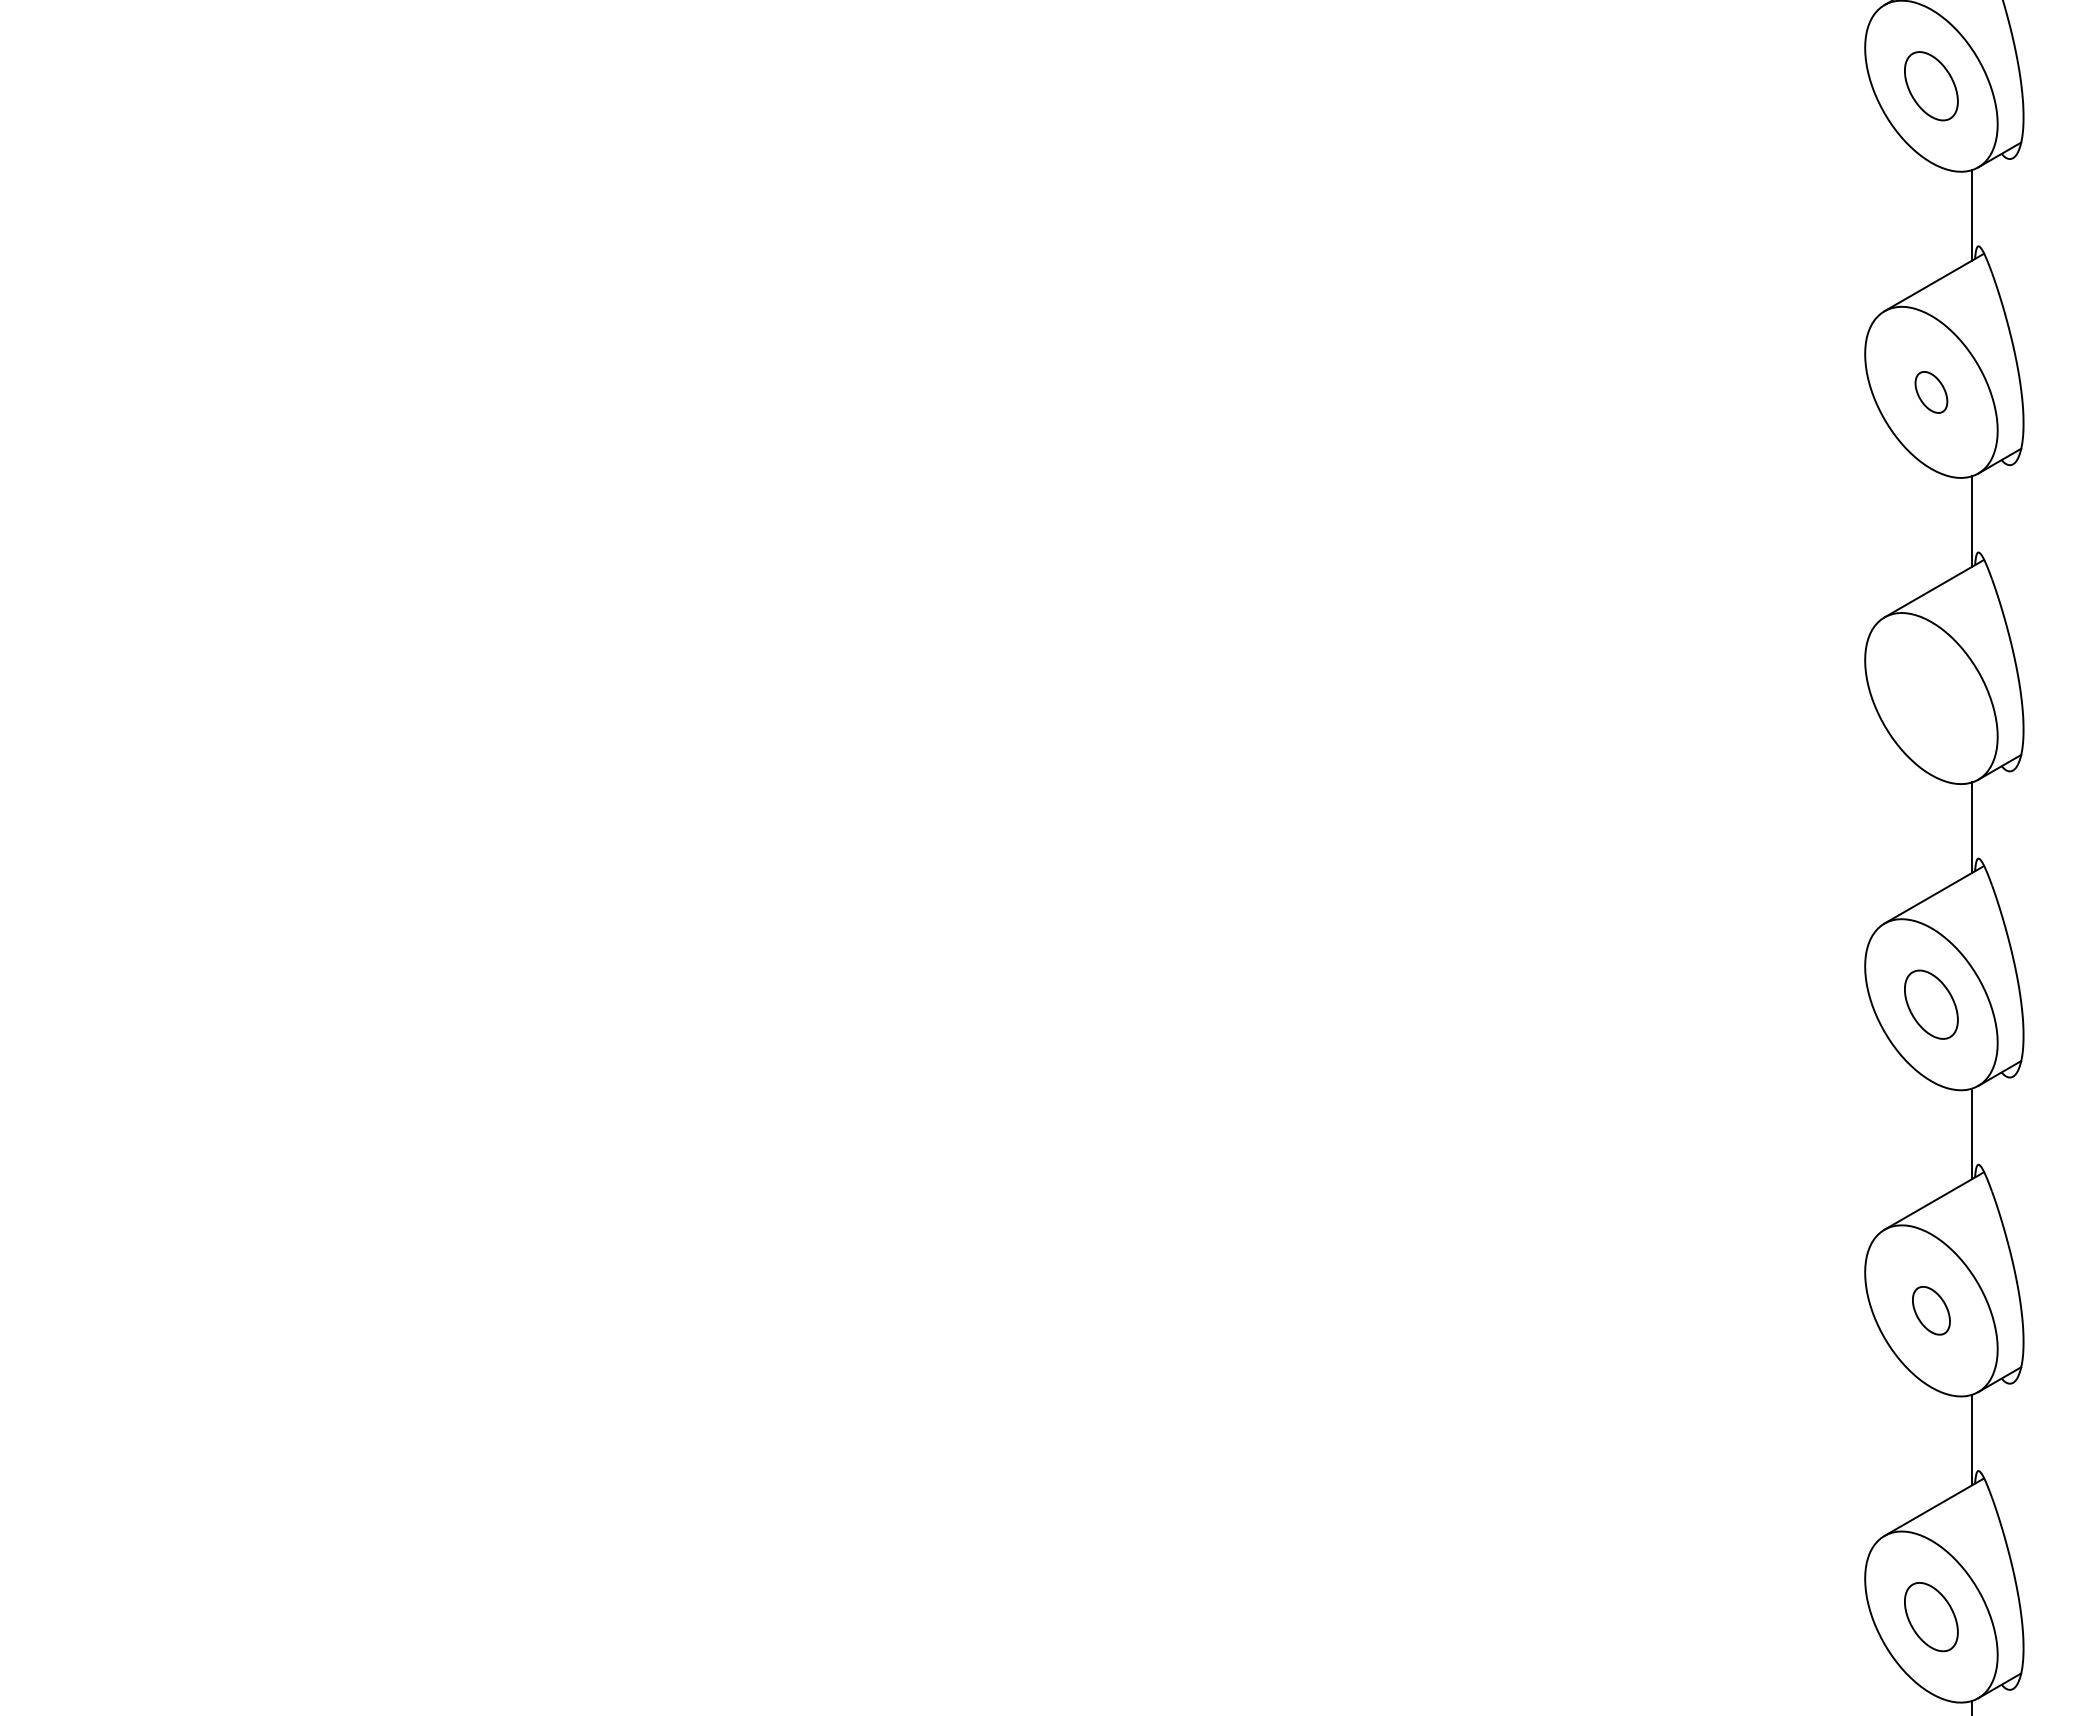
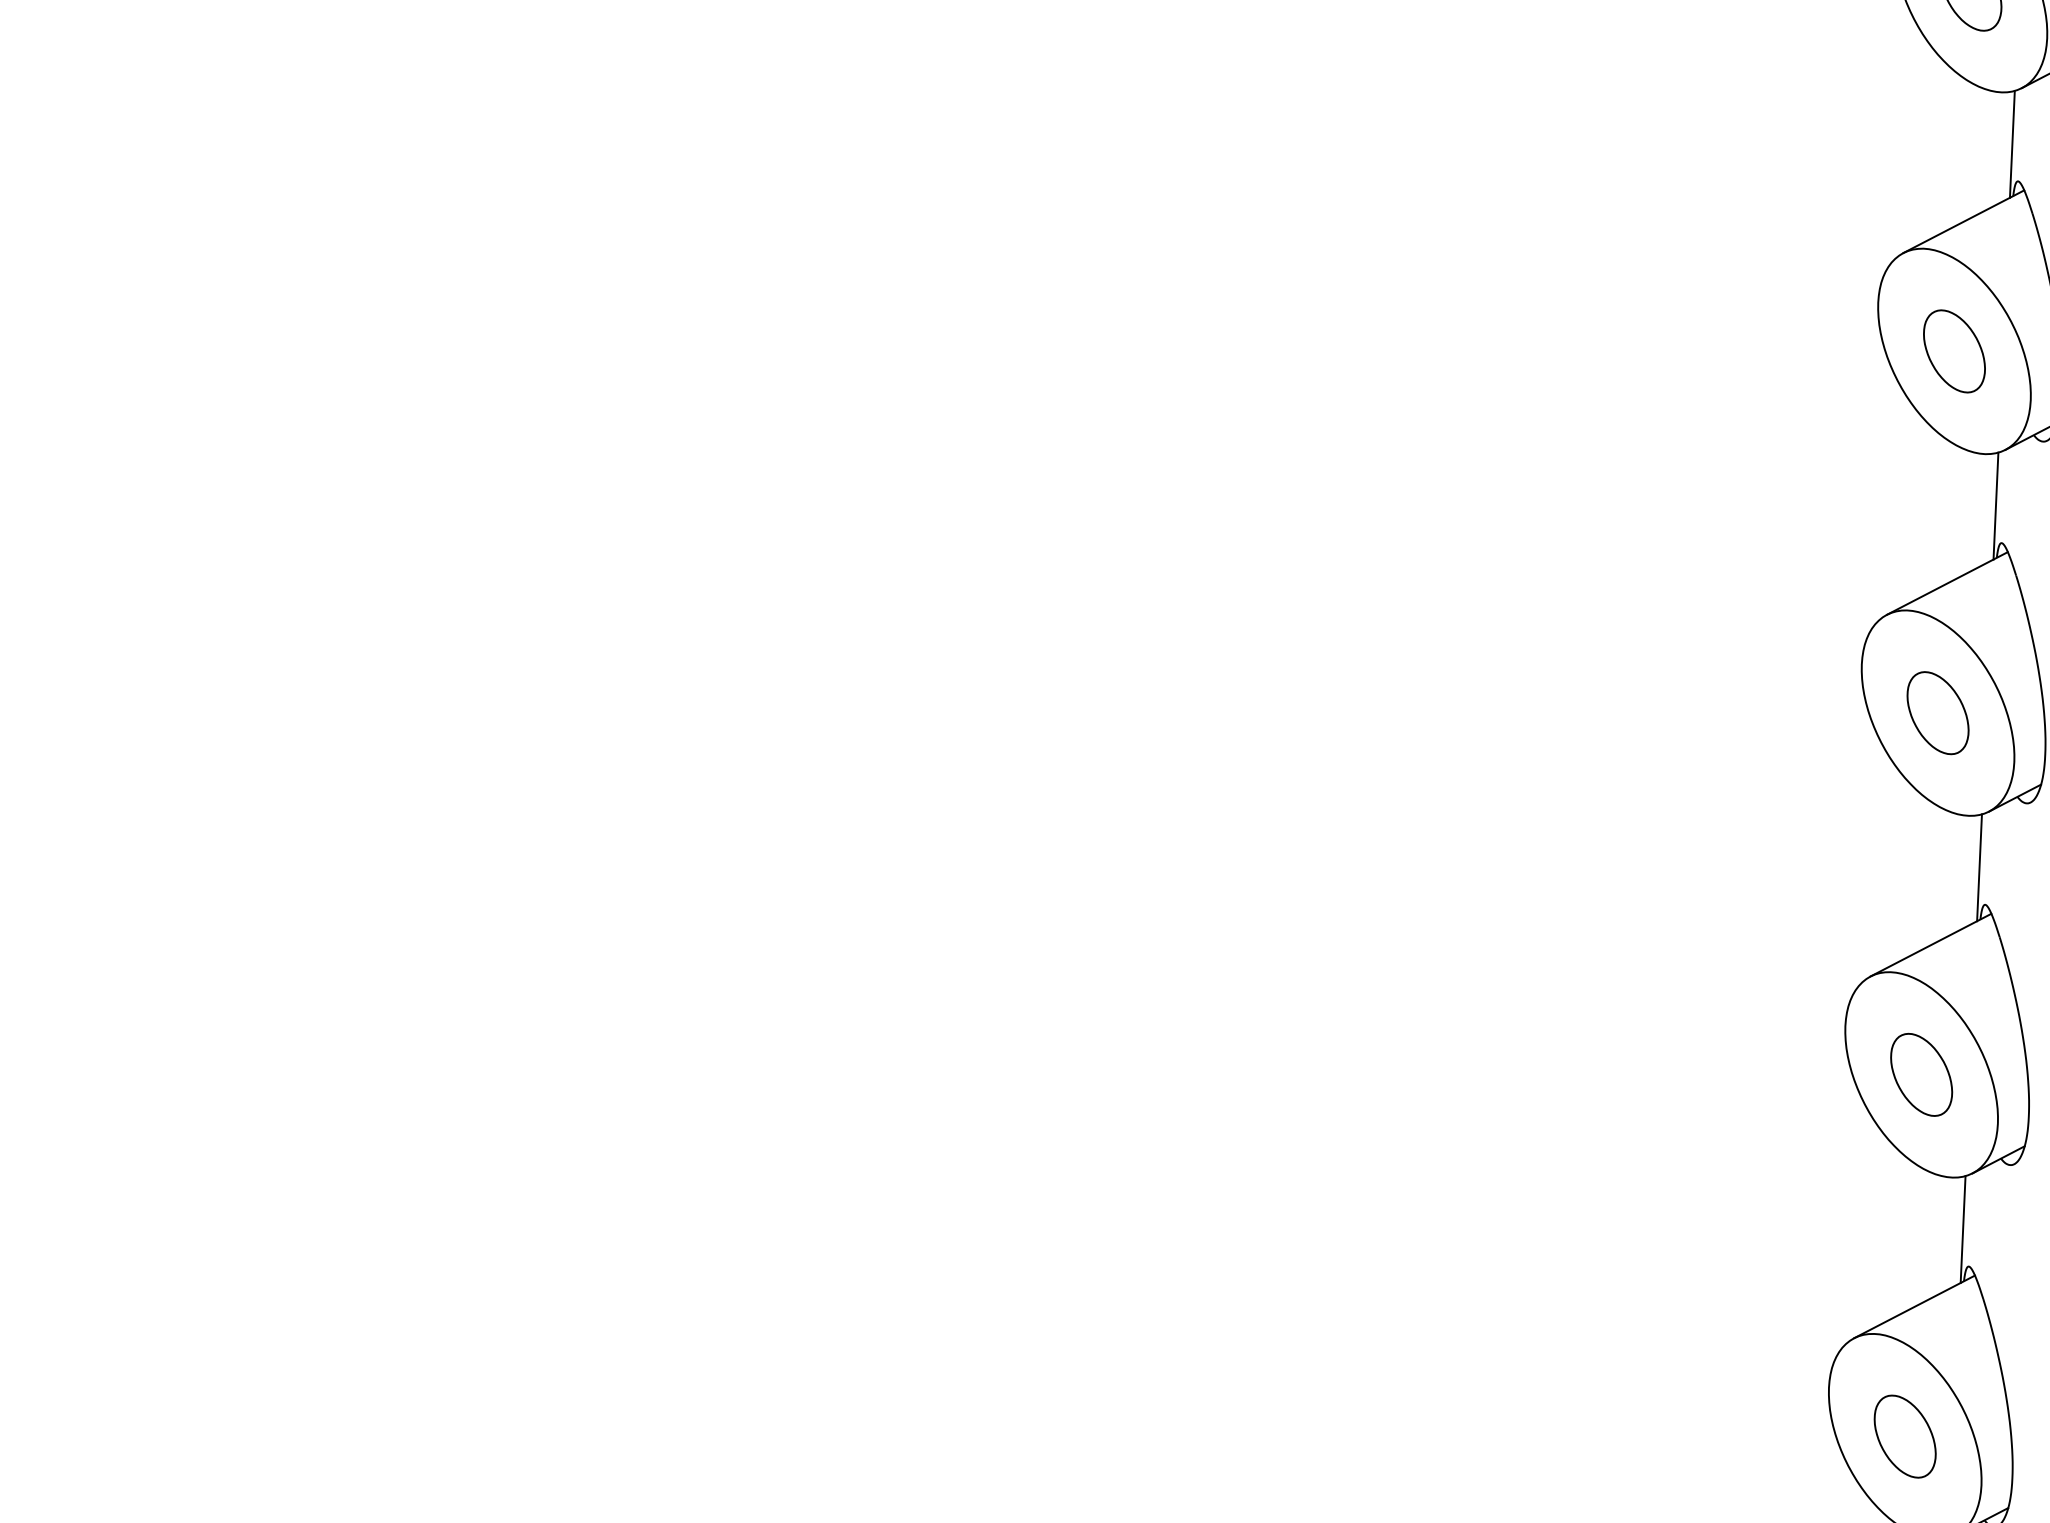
part: (1931, 392) -> (1954, 351), size x1.67
part: (1931, 698) -> (1938, 713), added
part: (1931, 1310) -> (1905, 1436), size x1.43

